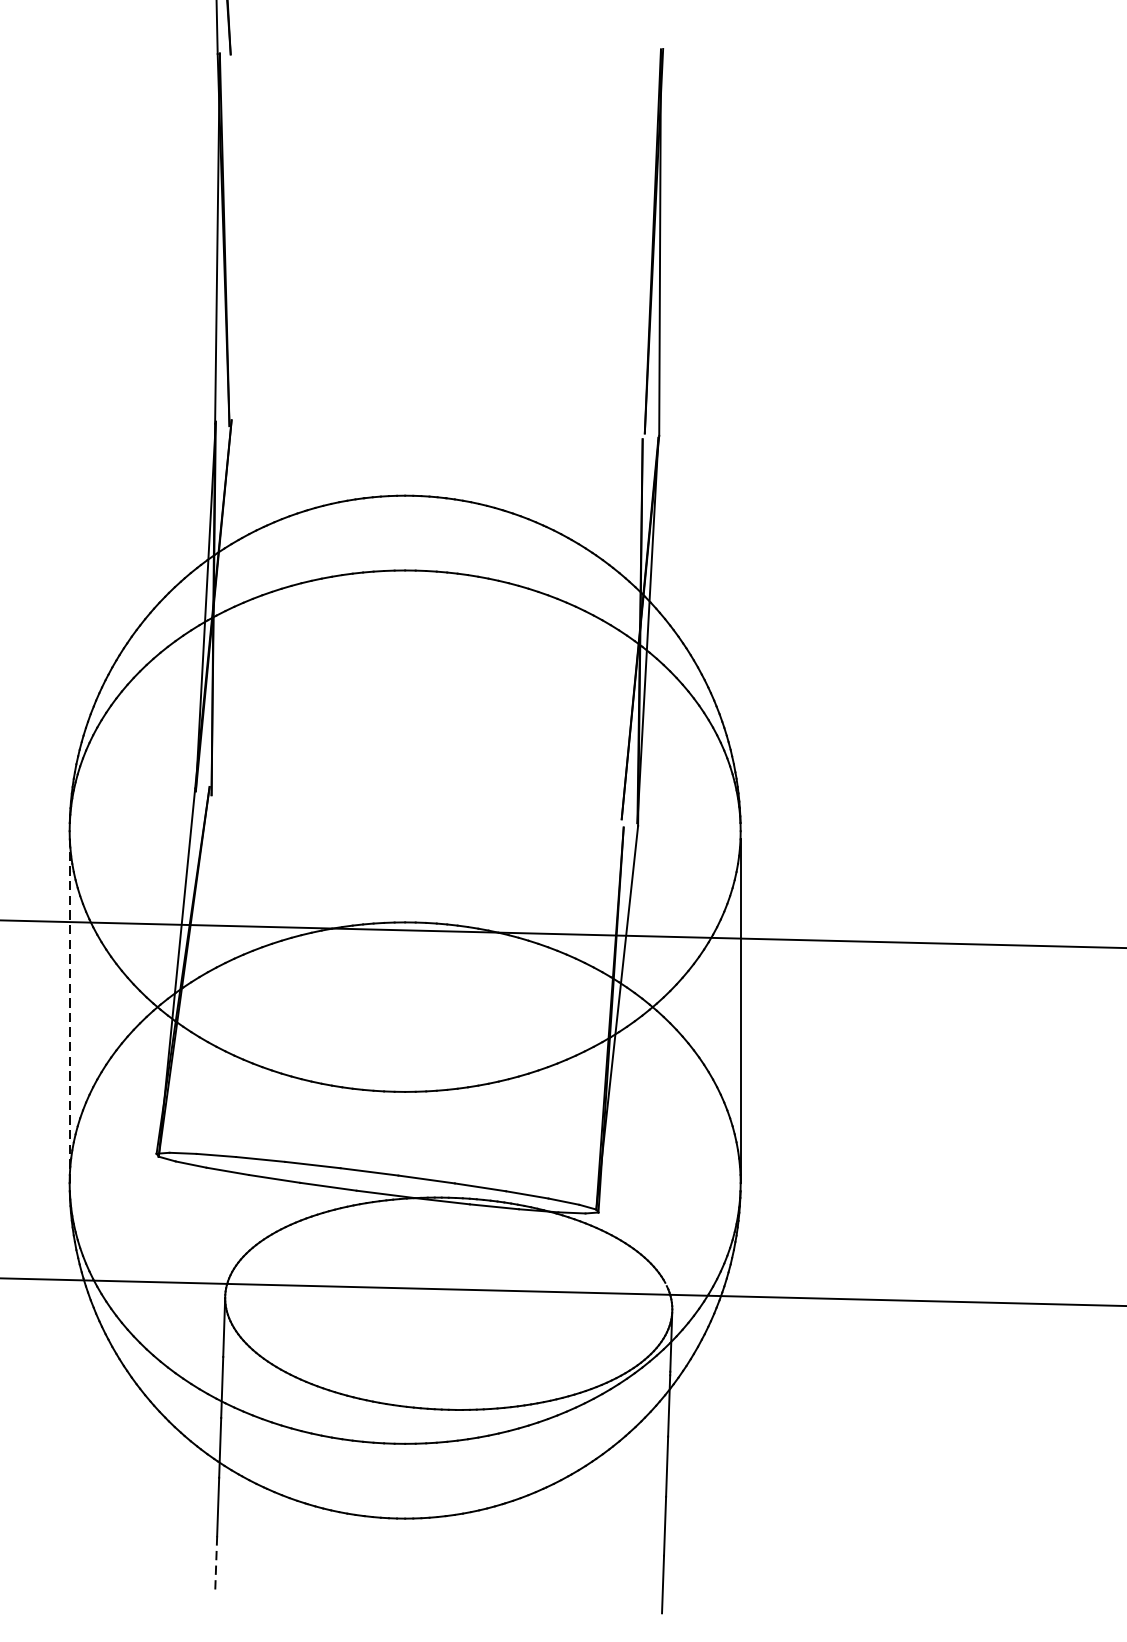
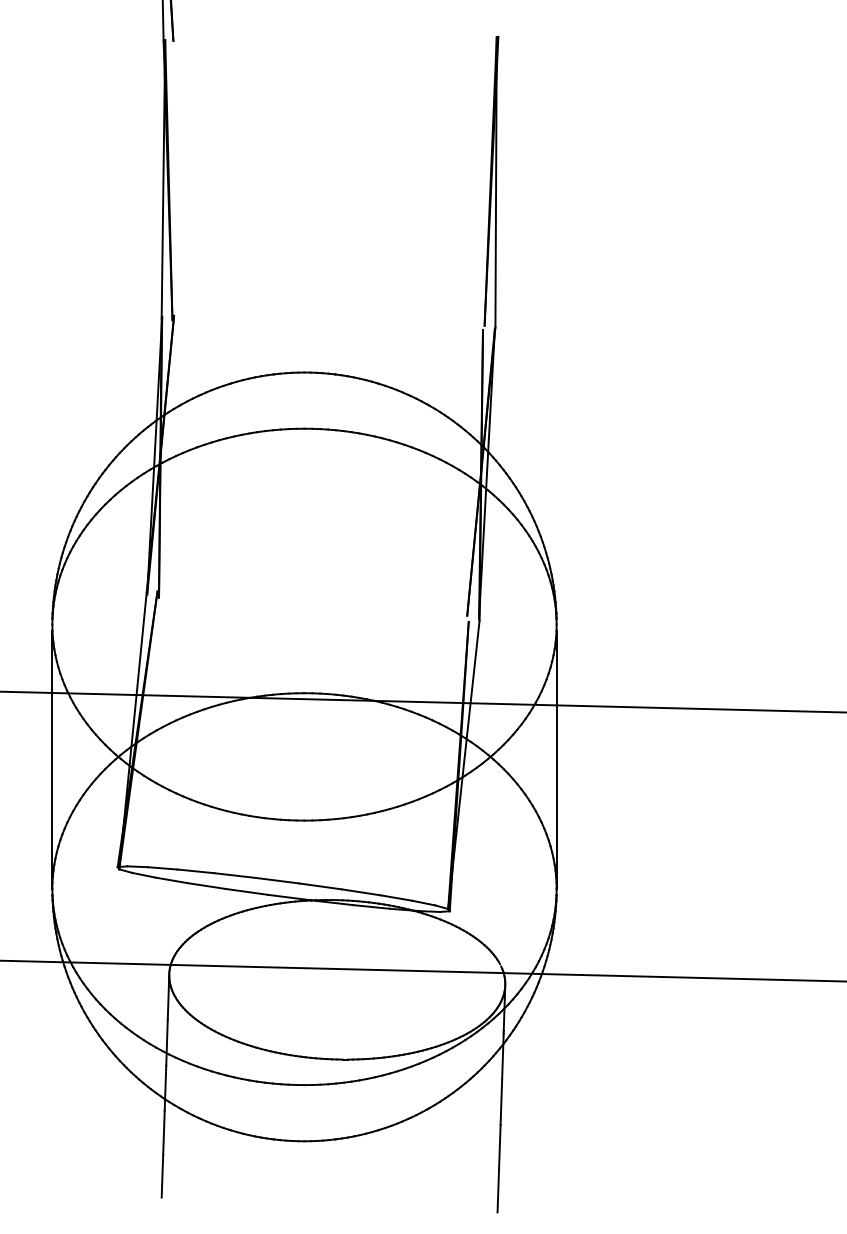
line: (69, 1010) -> (52, 759), dashed -> solid
line: (216, 1565) -> (162, 1176), dashed -> solid

